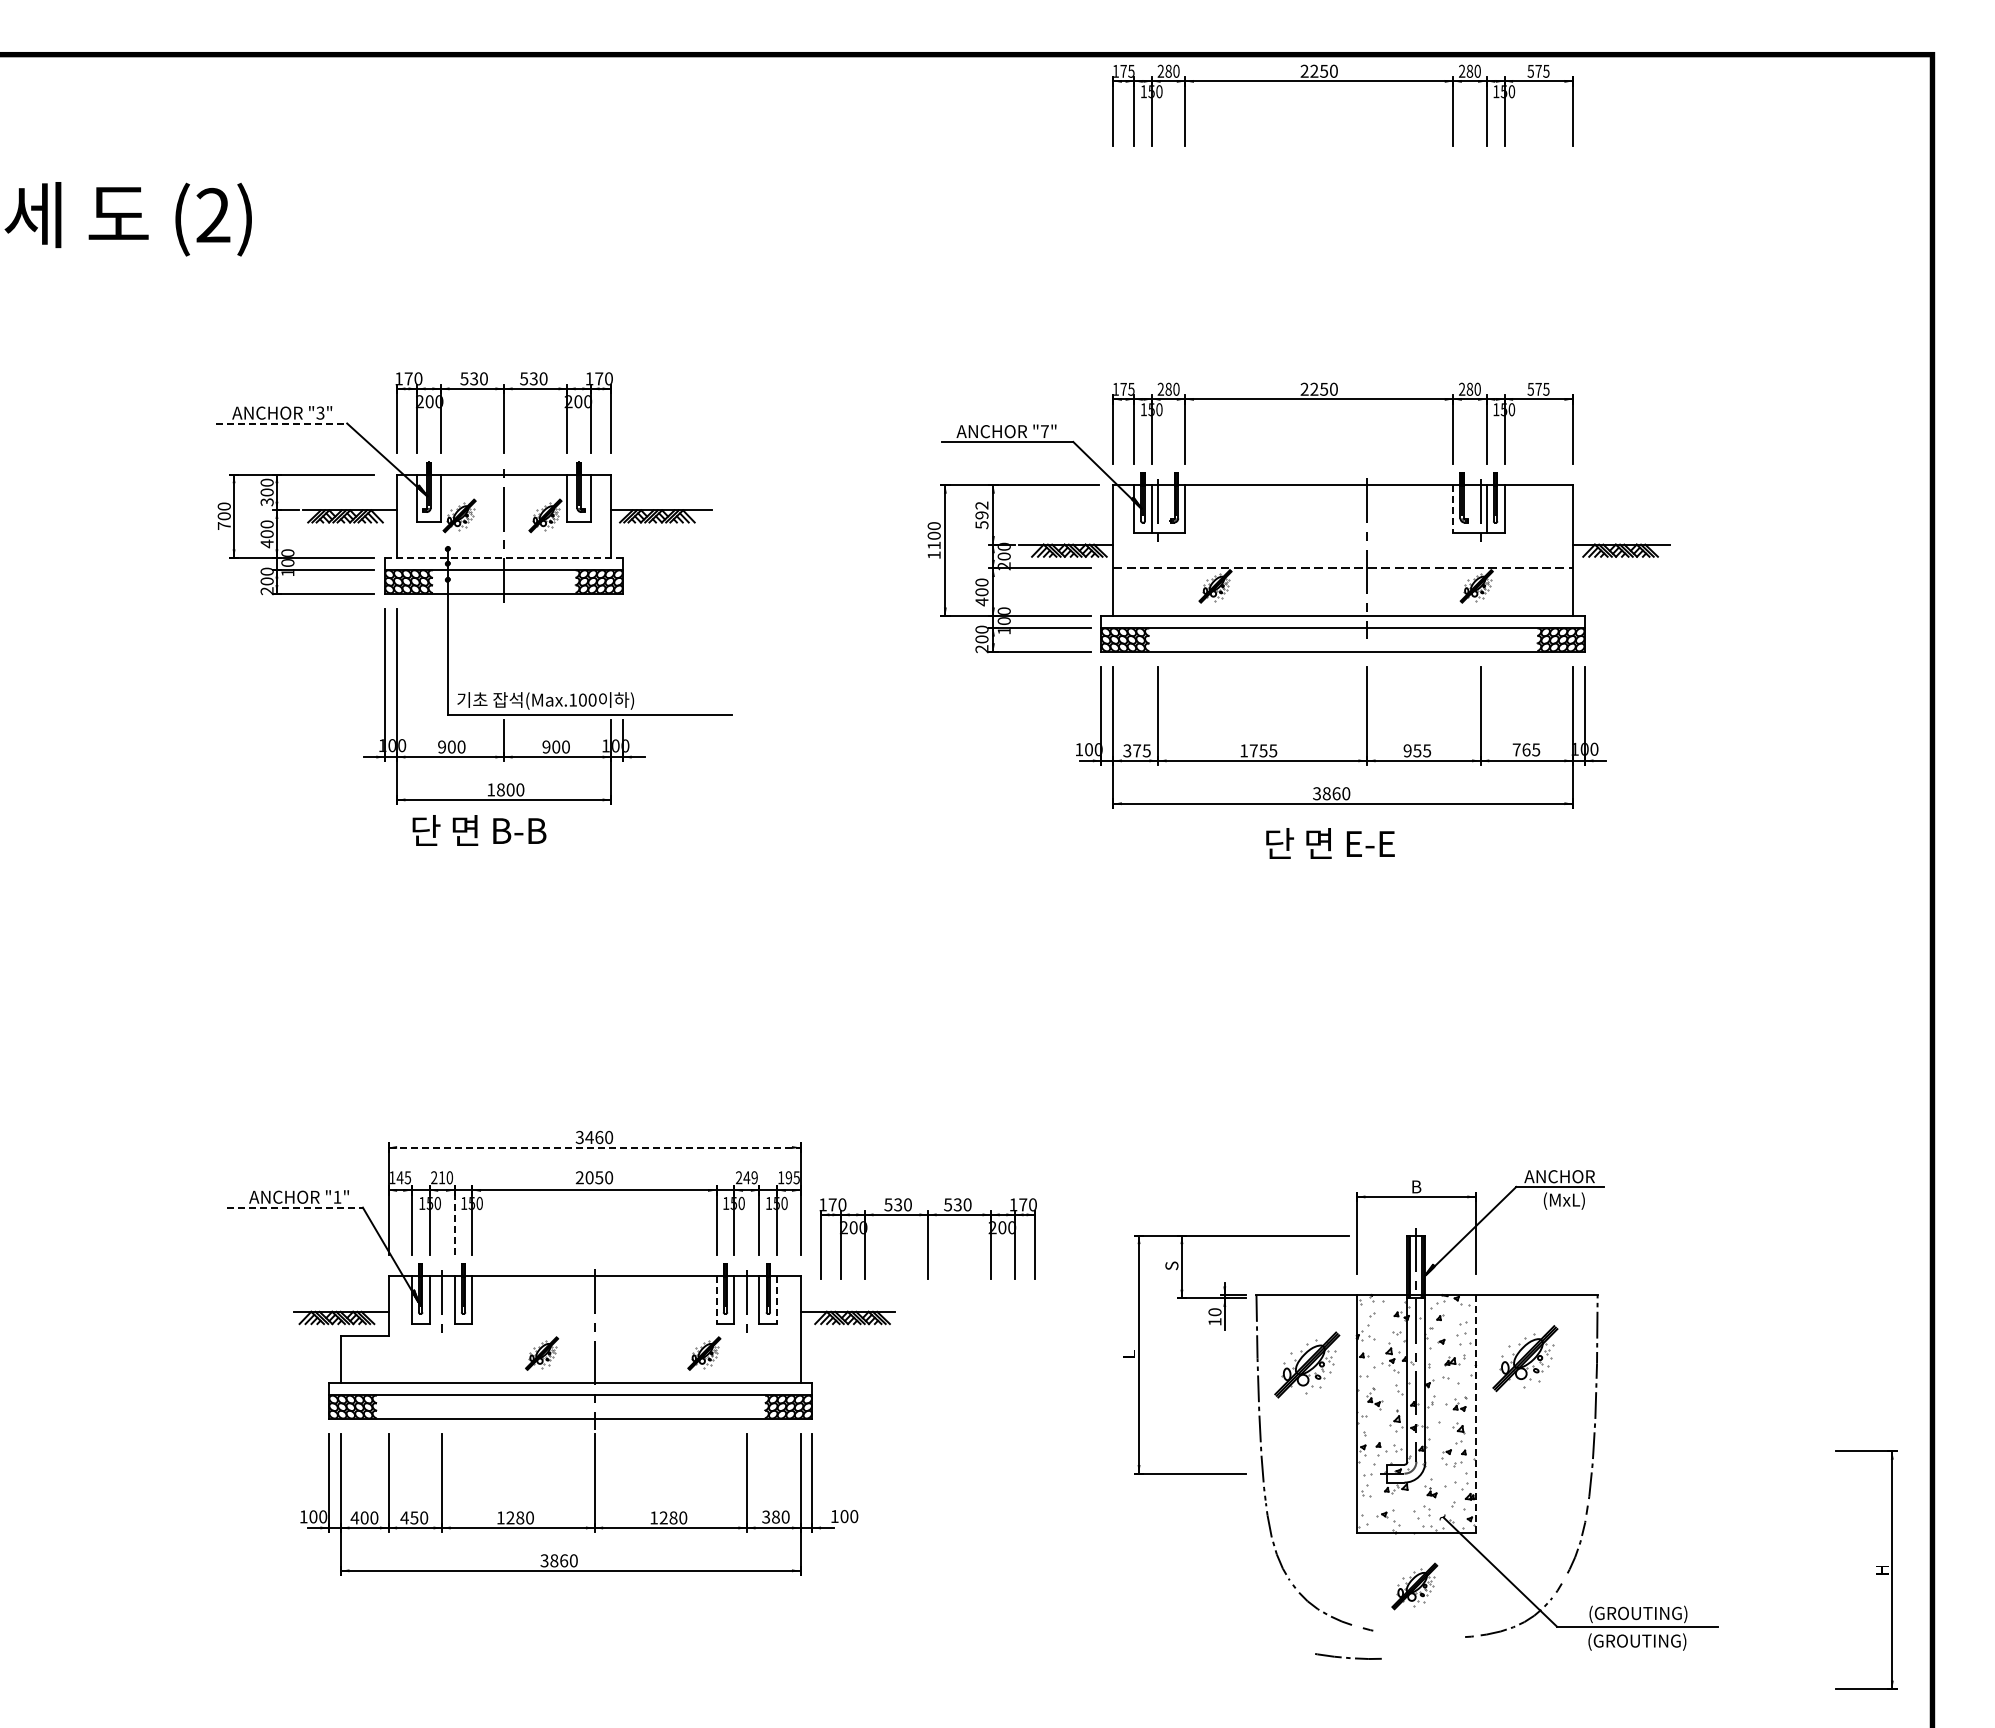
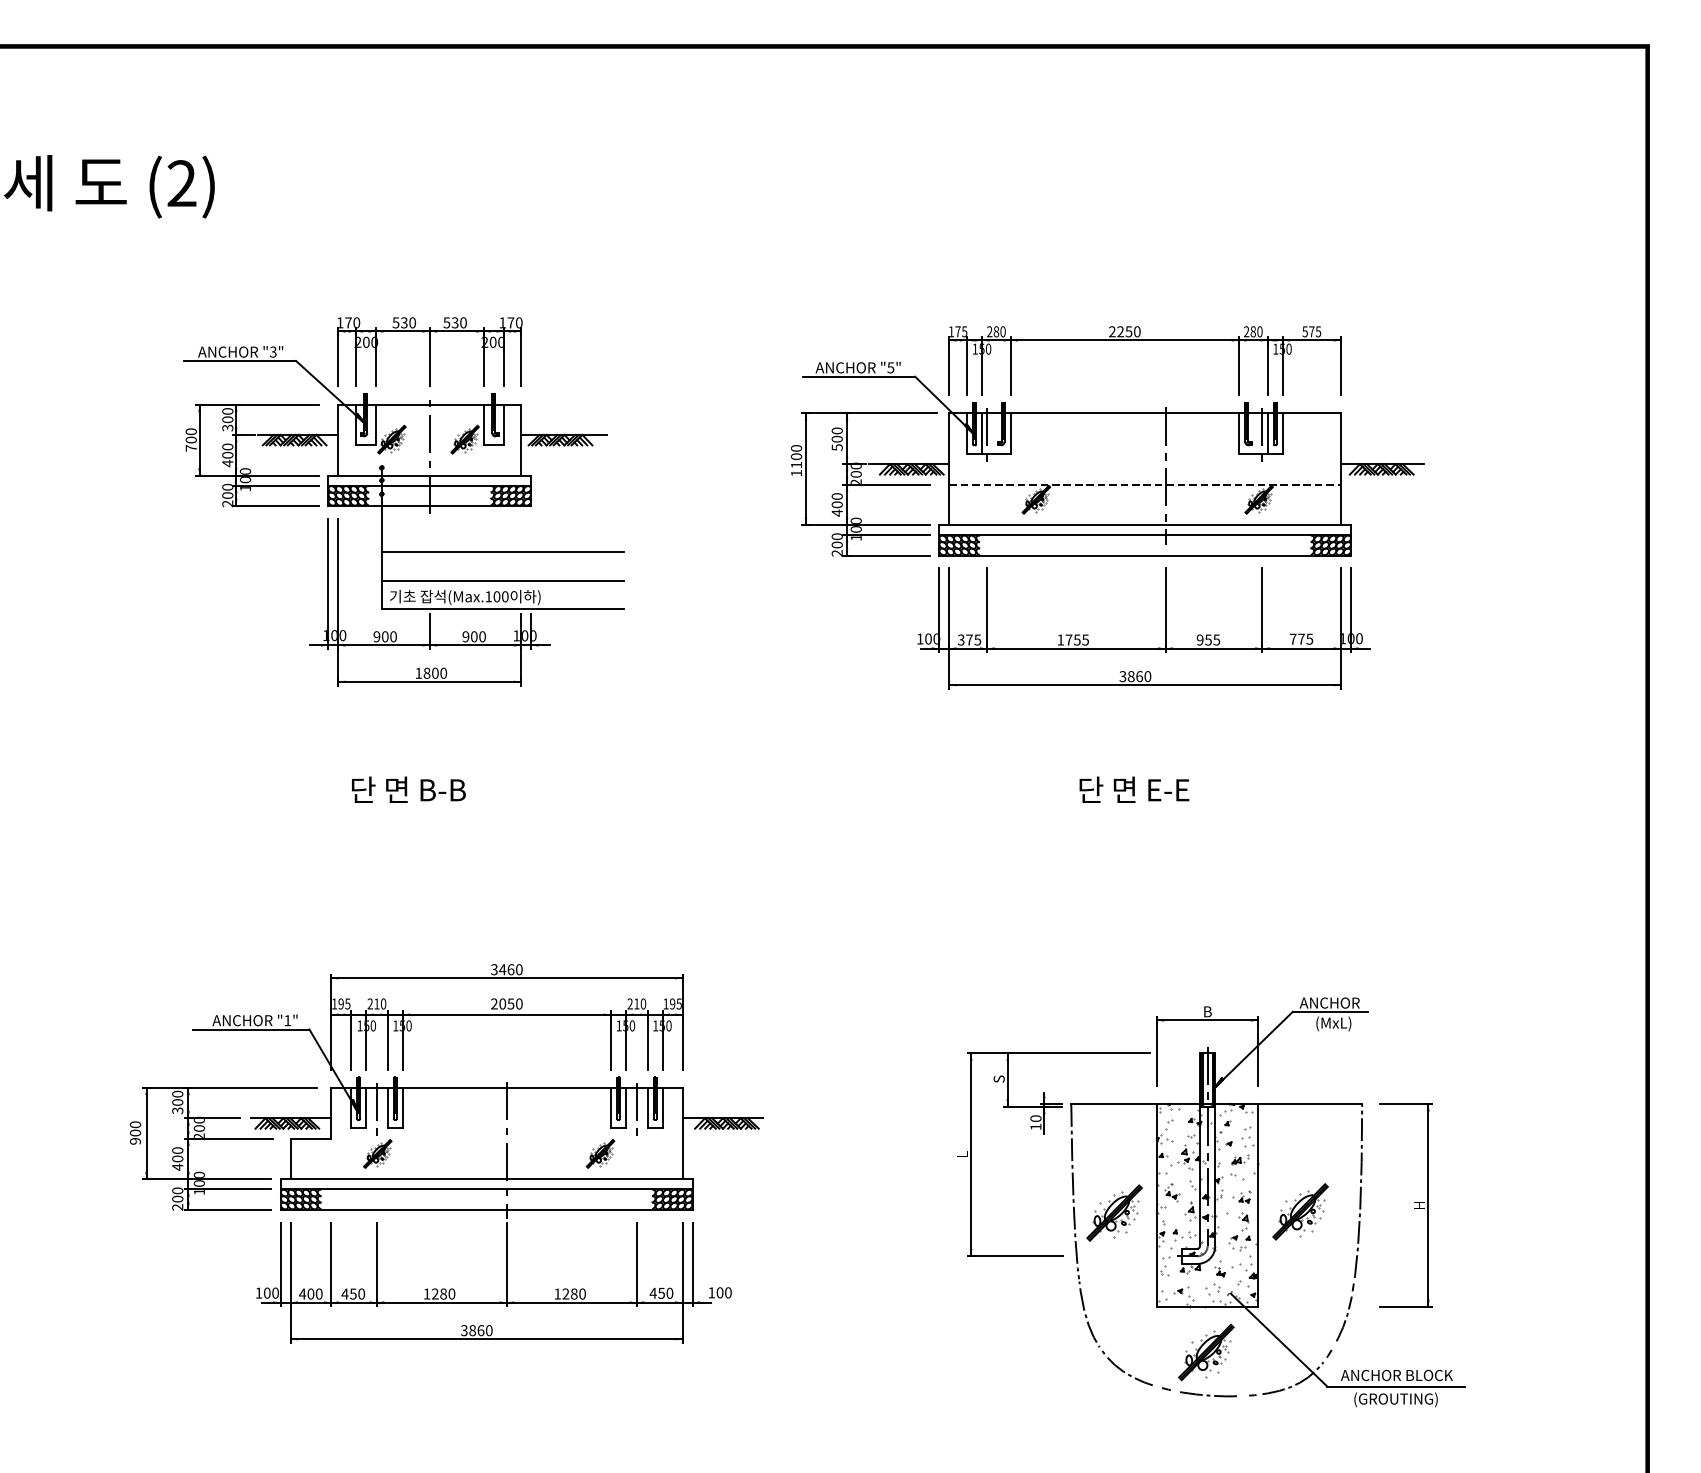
part: (1342, 81) -> (1144, 69), removed
line: (281, 423) -> (240, 360), dashed -> solid
text: (1044, 431) -> (890, 367), "7" -> "5"
line: (1453, 508) -> (1239, 433), dashed -> solid
text: (981, 510) -> (836, 435), 592 -> 500
line: (504, 557) -> (430, 475), dashed -> solid
line: (589, 647) -> (502, 551), added
line: (589, 681) -> (502, 580), added
text: (1526, 749) -> (1301, 638), 765 -> 775
text: (479, 830) -> (408, 789), moved
text: (1330, 843) -> (1134, 789), moved
line: (595, 1147) -> (507, 978), dashed -> solid
text: (399, 1177) -> (340, 1003), 145 -> 195
text: (750, 1177) -> (639, 1003), 249 -> 210
line: (295, 1207) -> (251, 1029), dashed -> solid
line: (454, 1222) -> (387, 1042), dashed -> solid
part: (927, 1238) -> (790, 1055), removed
line: (716, 1299) -> (610, 1107), dashed -> solid
line: (777, 1299) -> (662, 1107), dashed -> solid
part: (261, 1336) -> (222, 1139), added
part: (542, 1353) -> (378, 1153), moved
part: (1525, 1358) -> (1300, 1211), moved
part: (1307, 1364) -> (1114, 1212), moved
line: (1475, 1413) -> (1258, 1205), dashed -> solid
text: (770, 1516) -> (656, 1292), 380 -> 450
part: (1876, 1566) -> (1414, 1202), moved
part: (1414, 1586) -> (1206, 1352), size x1.43
text: (1638, 1614) -> (1397, 1376), (GROUTING) -> ANCHOR BLOCK
curve: (1348, 1657) -> (1208, 1395), moved

